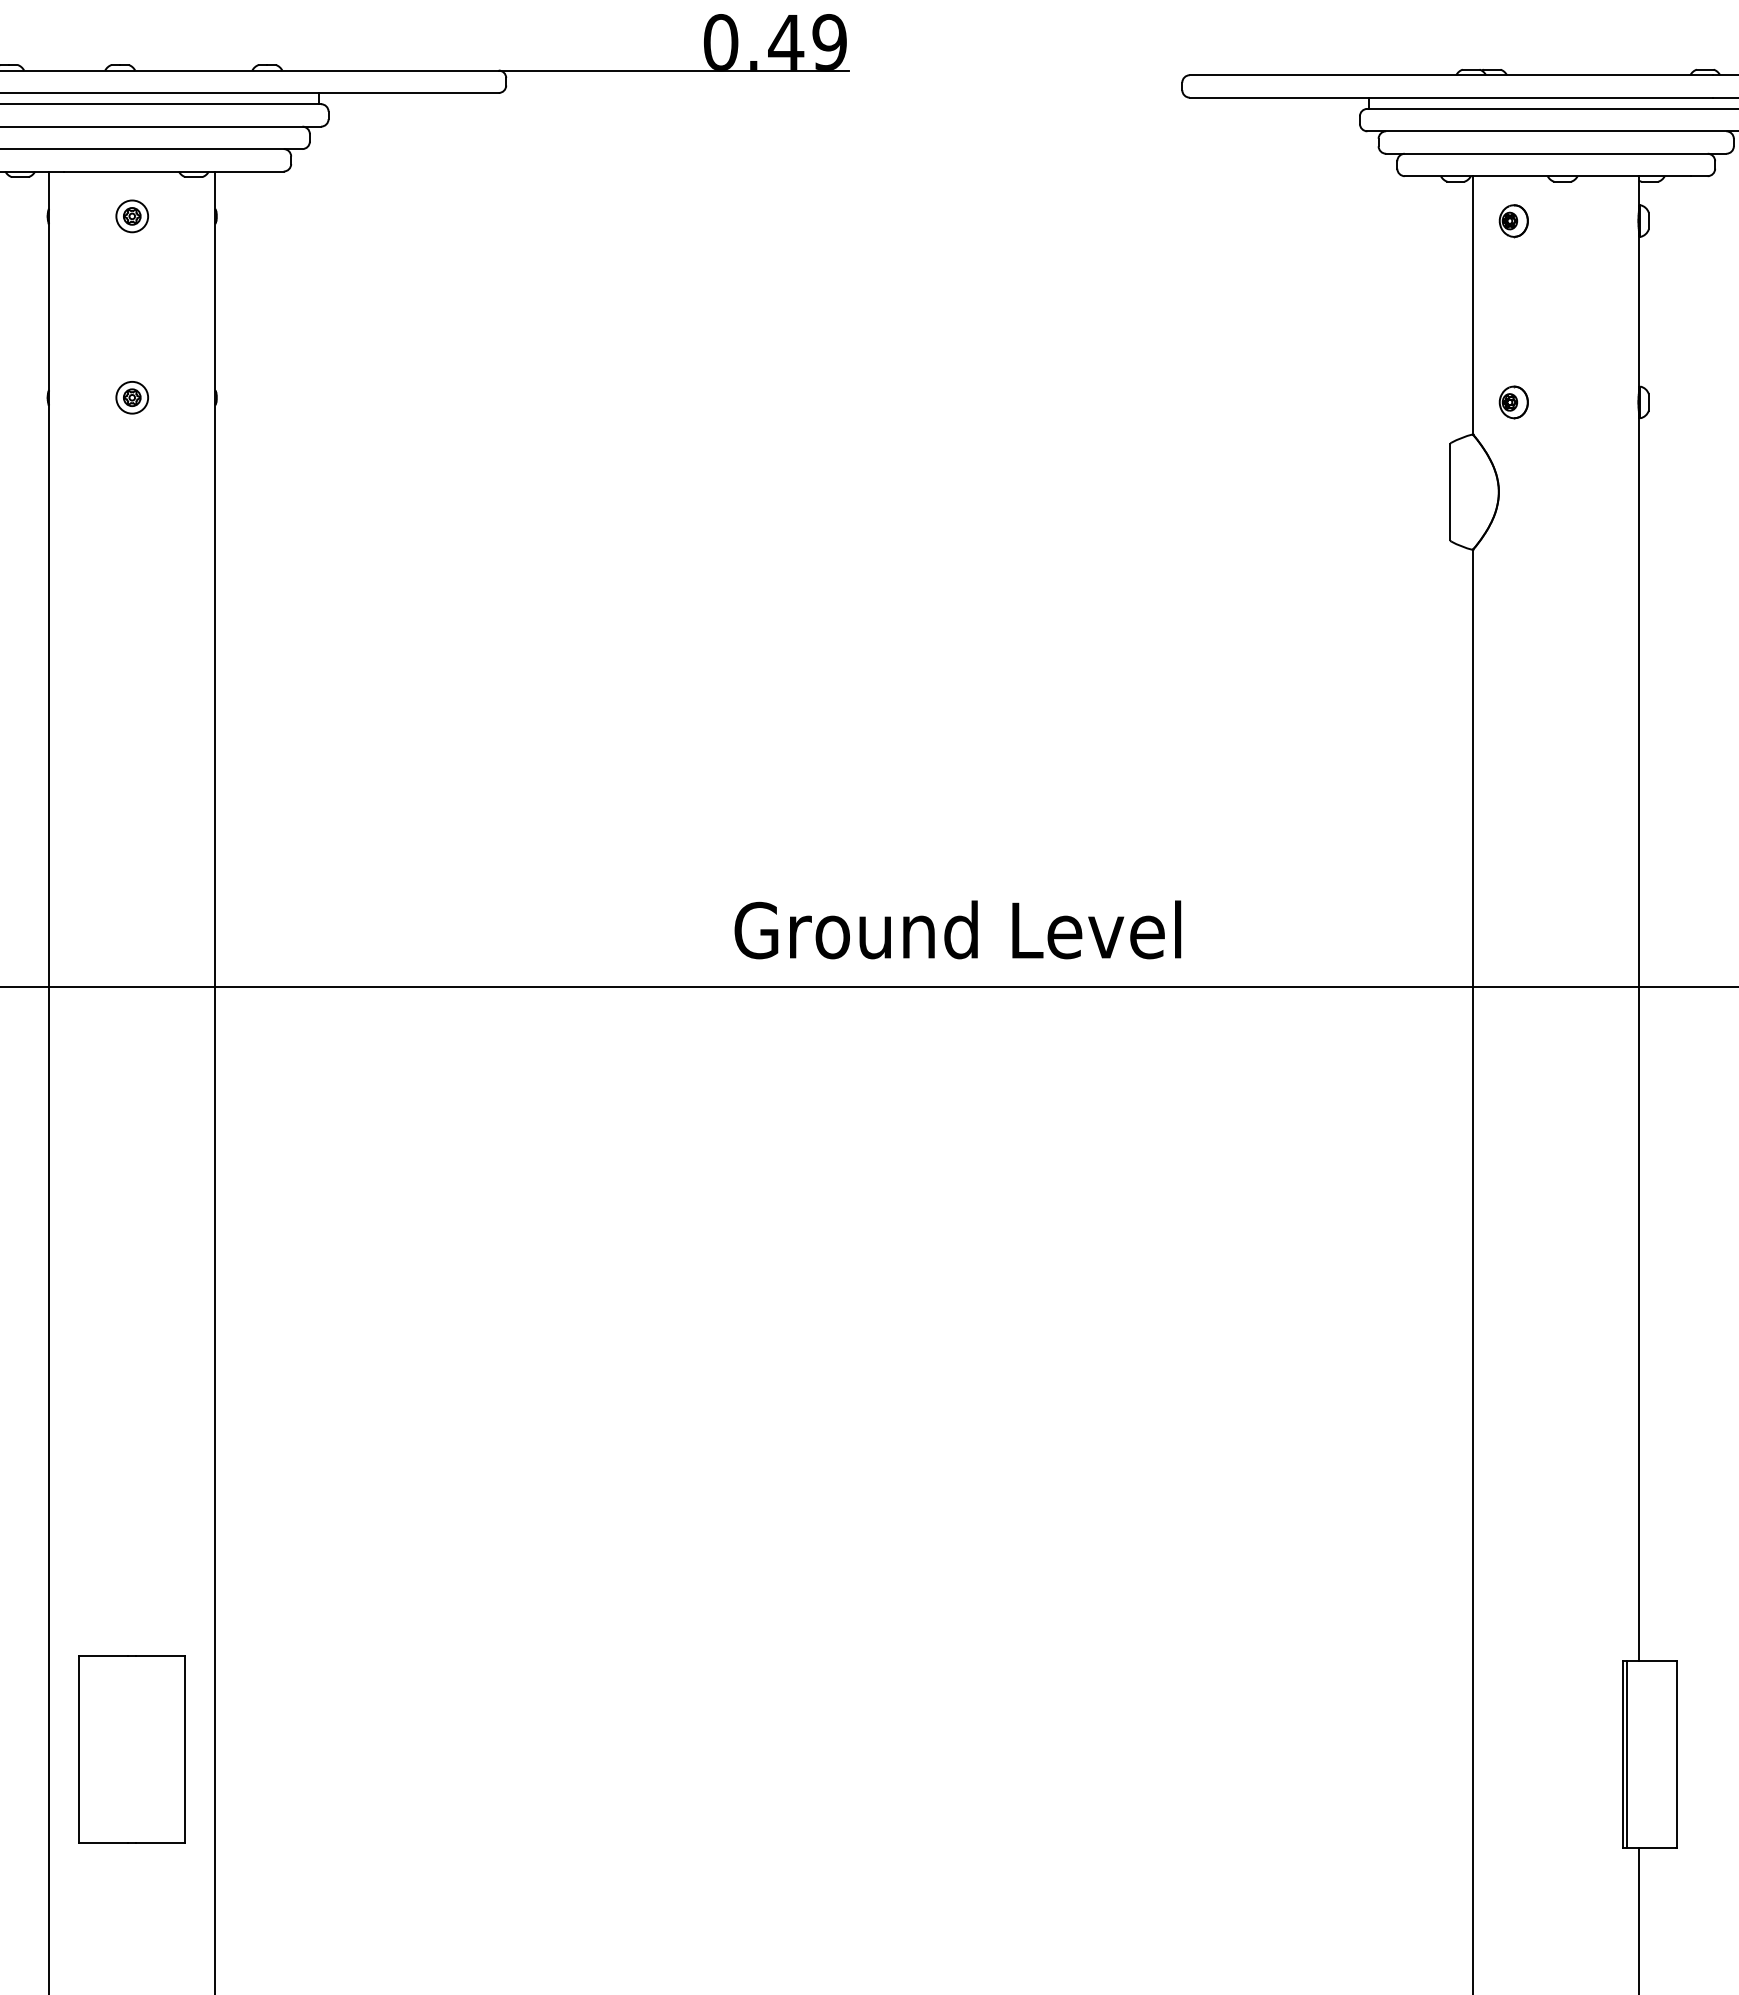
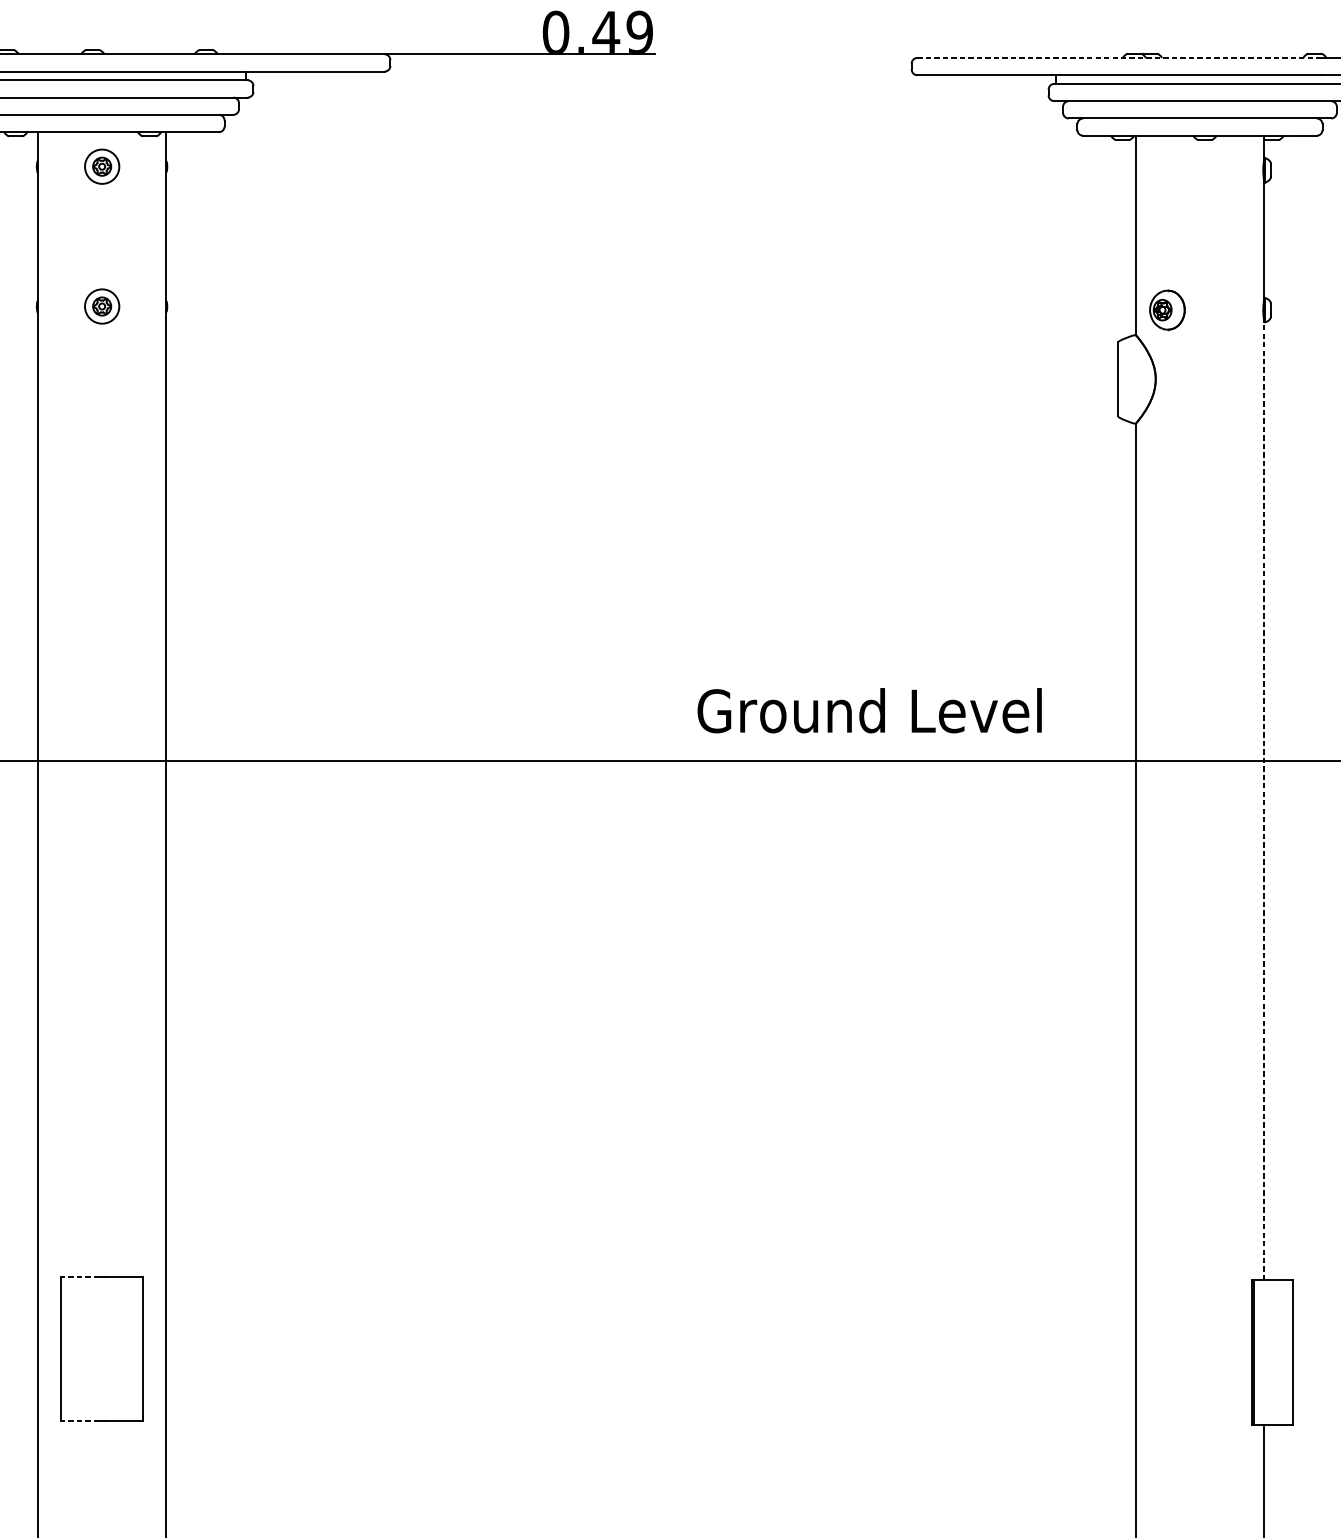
line: (1451, 75) -> (1119, 58), solid -> dashed
part: (131, 216) -> (101, 166), size x1.4
part: (1513, 221) -> (1167, 170), removed
part: (131, 397) -> (101, 306), size x1.4
part: (1513, 402) -> (1167, 310), size x1.6
text: (957, 929) -> (869, 710), moved
line: (1639, 1037) -> (1264, 799), solid -> dashed
line: (103, 1656) -> (79, 1277), solid -> dashed
line: (103, 1843) -> (79, 1421), solid -> dashed

